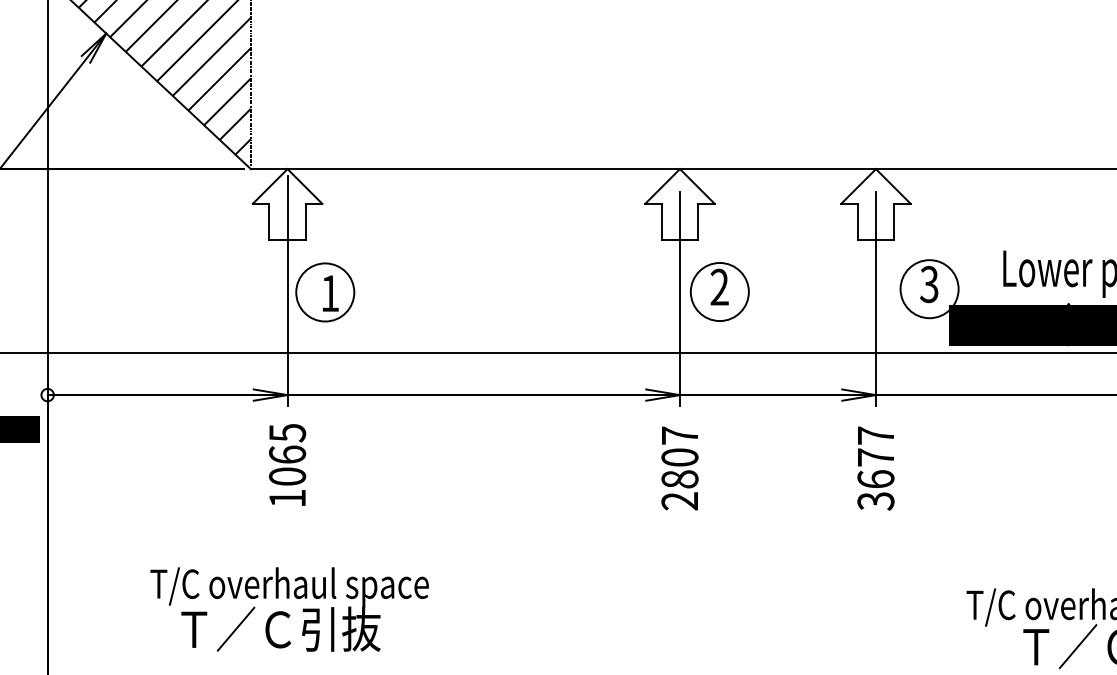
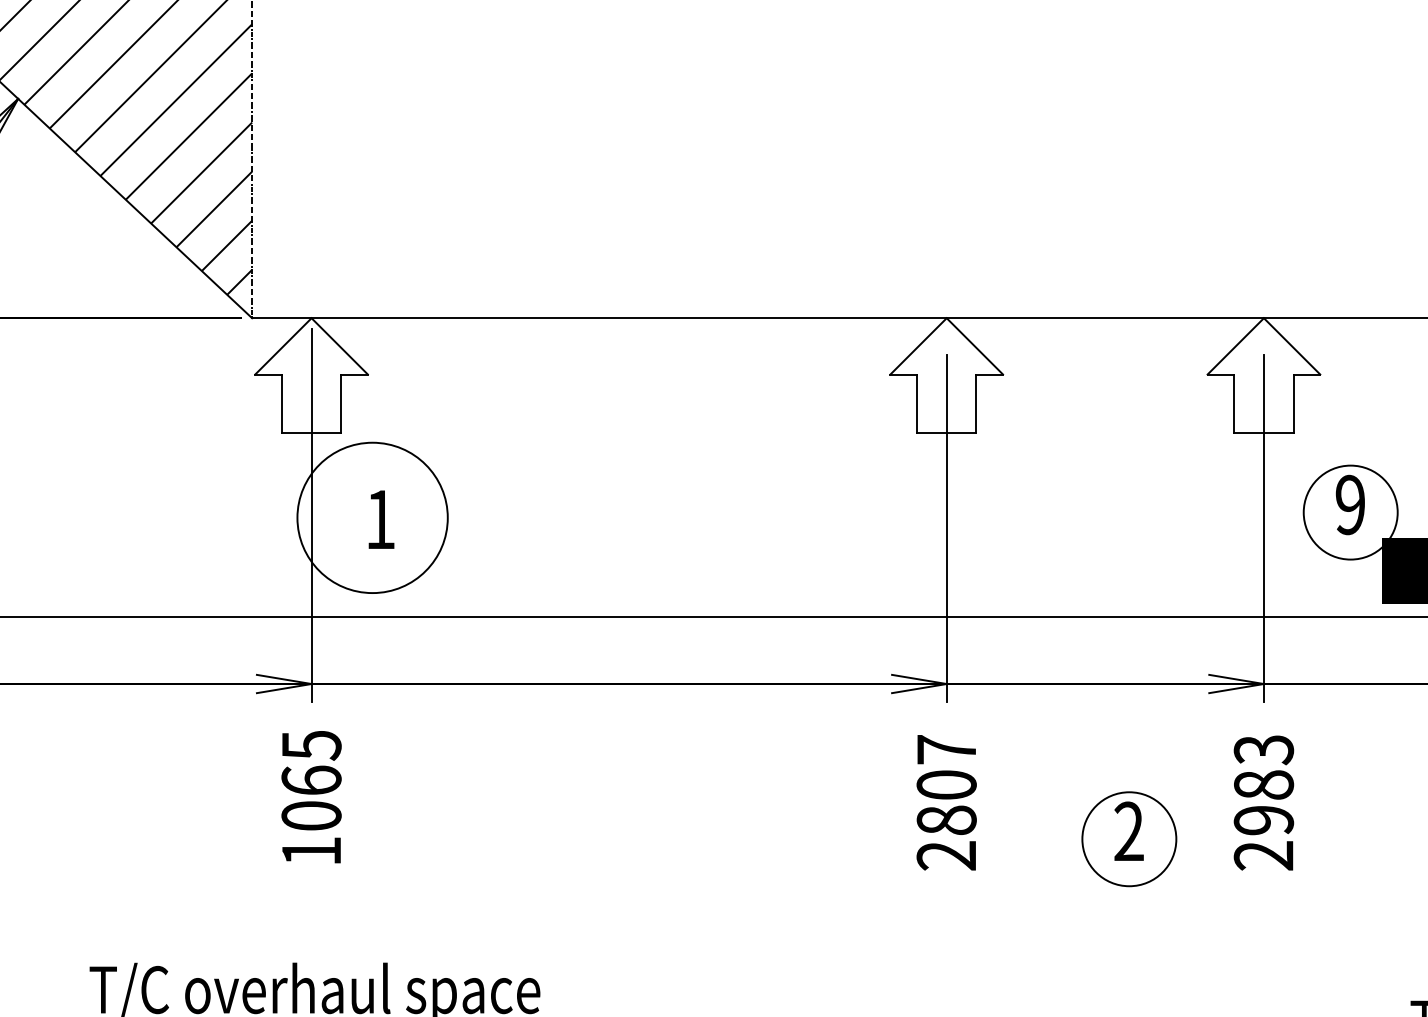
text: (929, 284) -> (1350, 505), 3 -> 9
part: (719, 291) -> (1128, 838), moved
circle: (325, 292) -> (372, 517), size x1.6
text: (875, 468) -> (1263, 802), 3677 -> 2983

